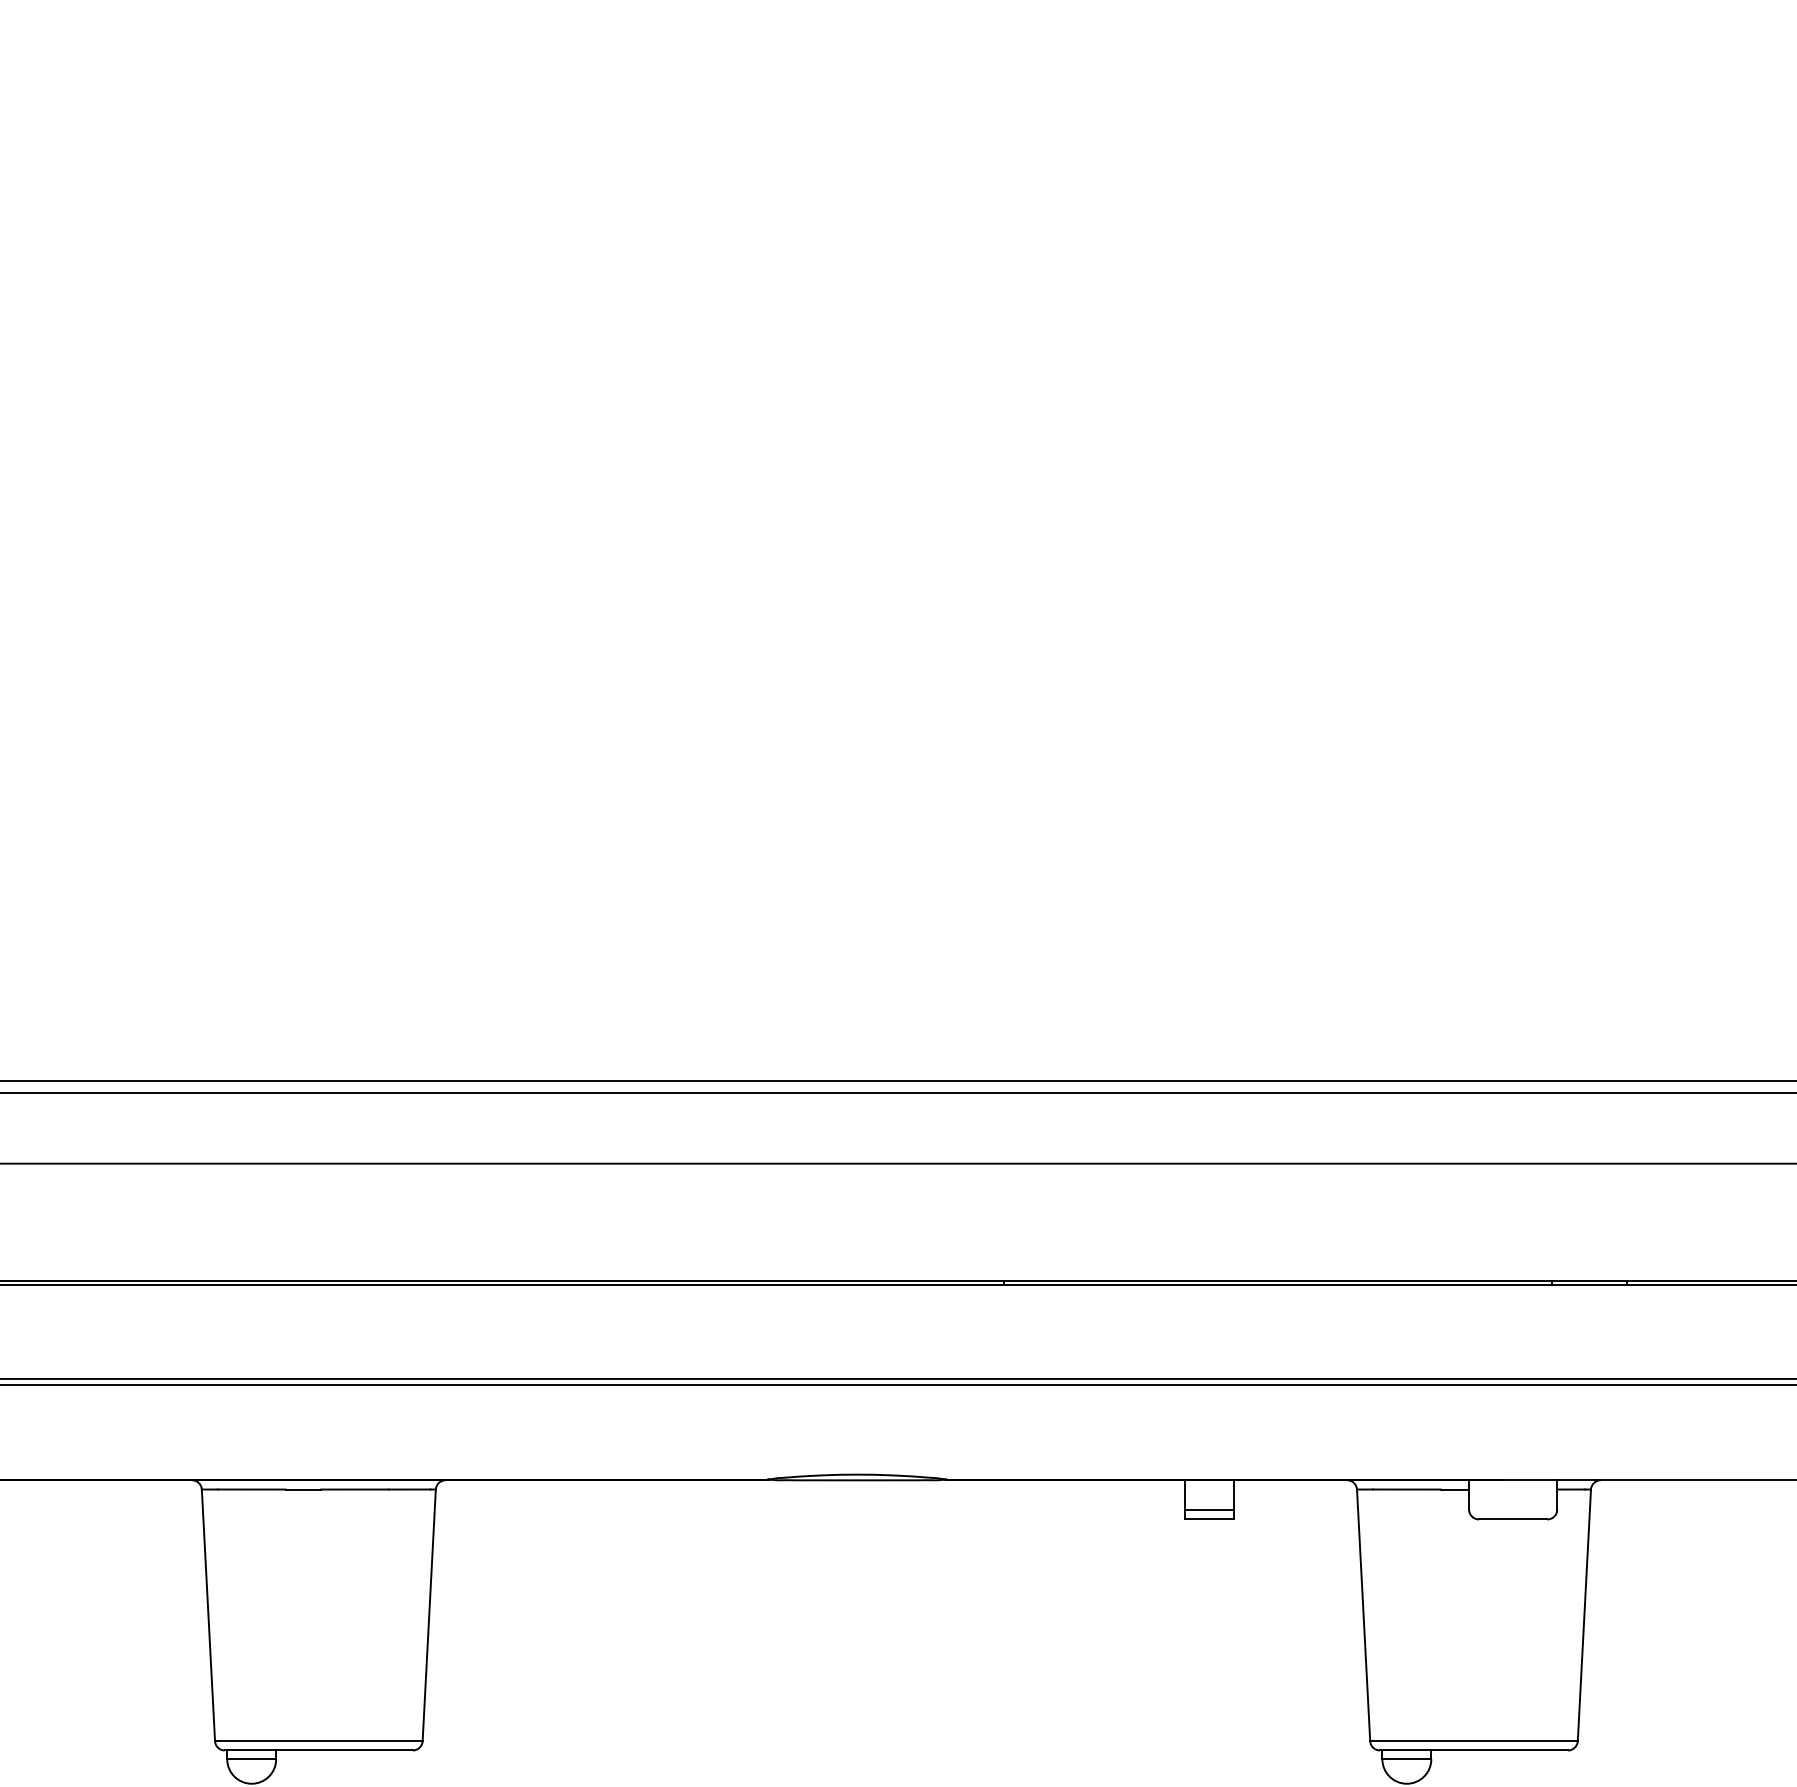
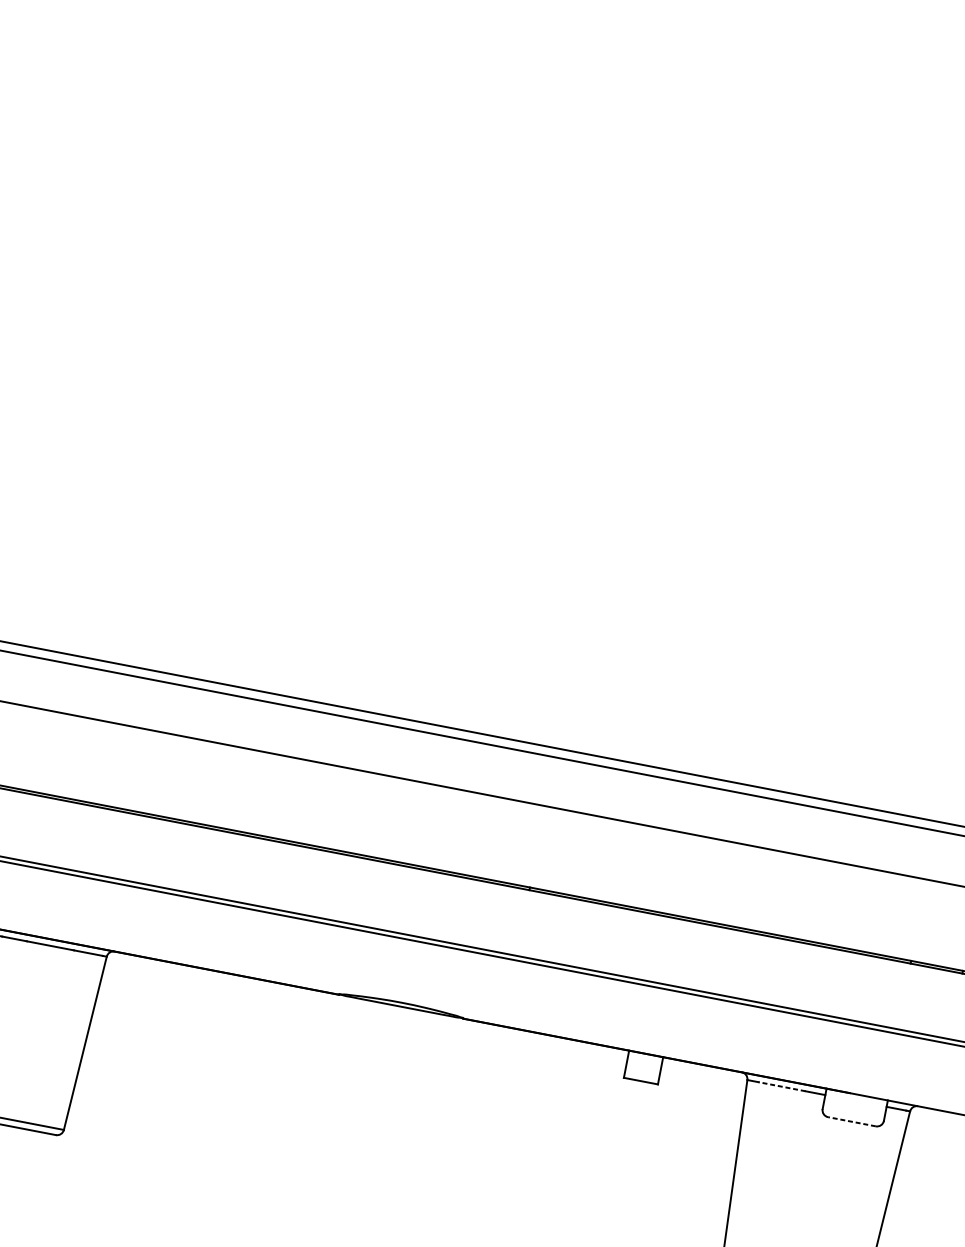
line: (1406, 1489) -> (781, 1086), solid -> dashed
line: (1209, 1509) -> (642, 1074), removed
line: (1512, 1519) -> (851, 1121), solid -> dashed

